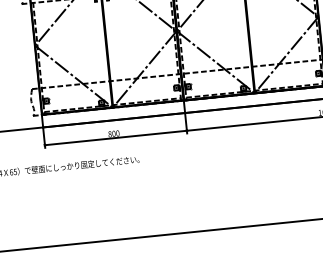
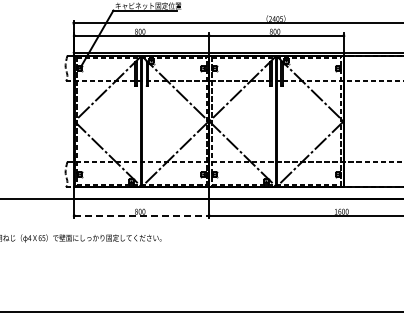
line: (116, 137) -> (142, 215), solid -> dashed

